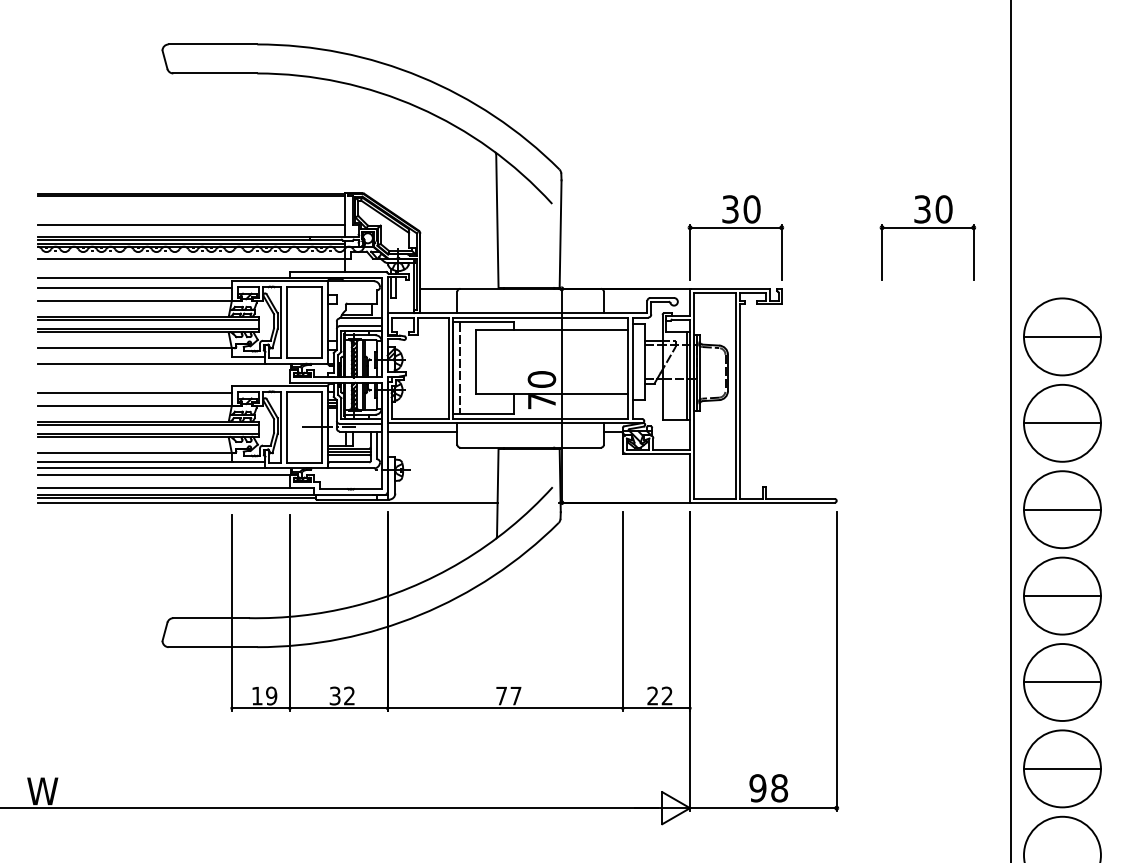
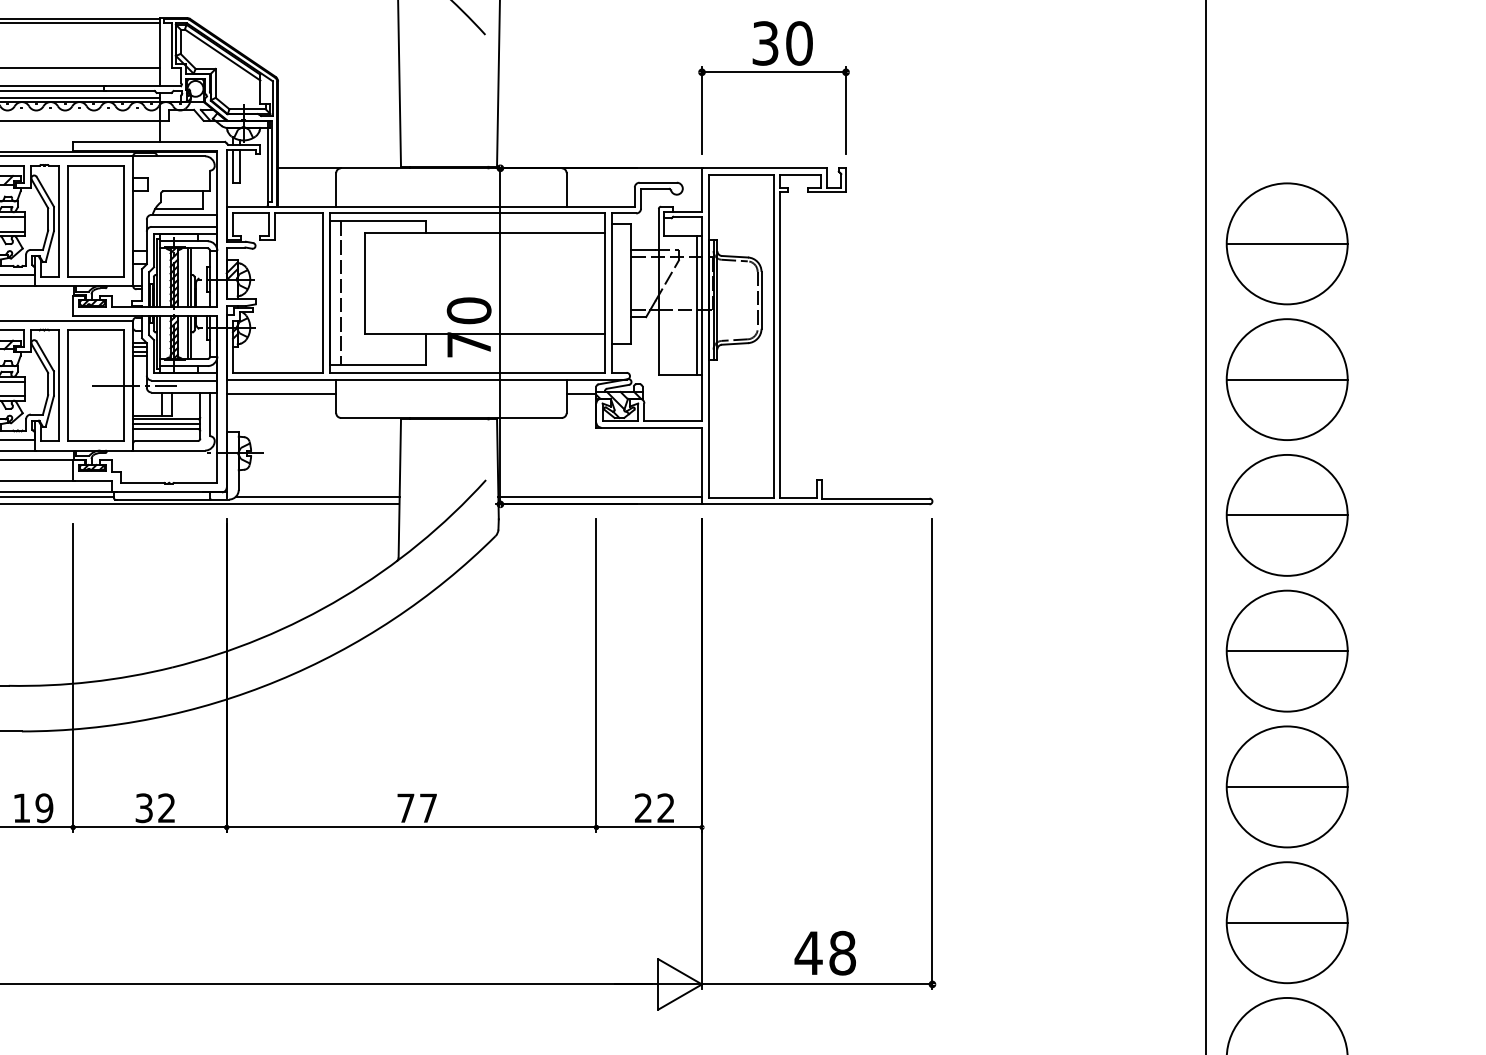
part: (927, 228) -> (1075, 73), removed
line: (445, 498) -> (317, 497), added
line: (625, 498) -> (600, 497), added
text: (757, 788) -> (807, 953), 98 -> 48

